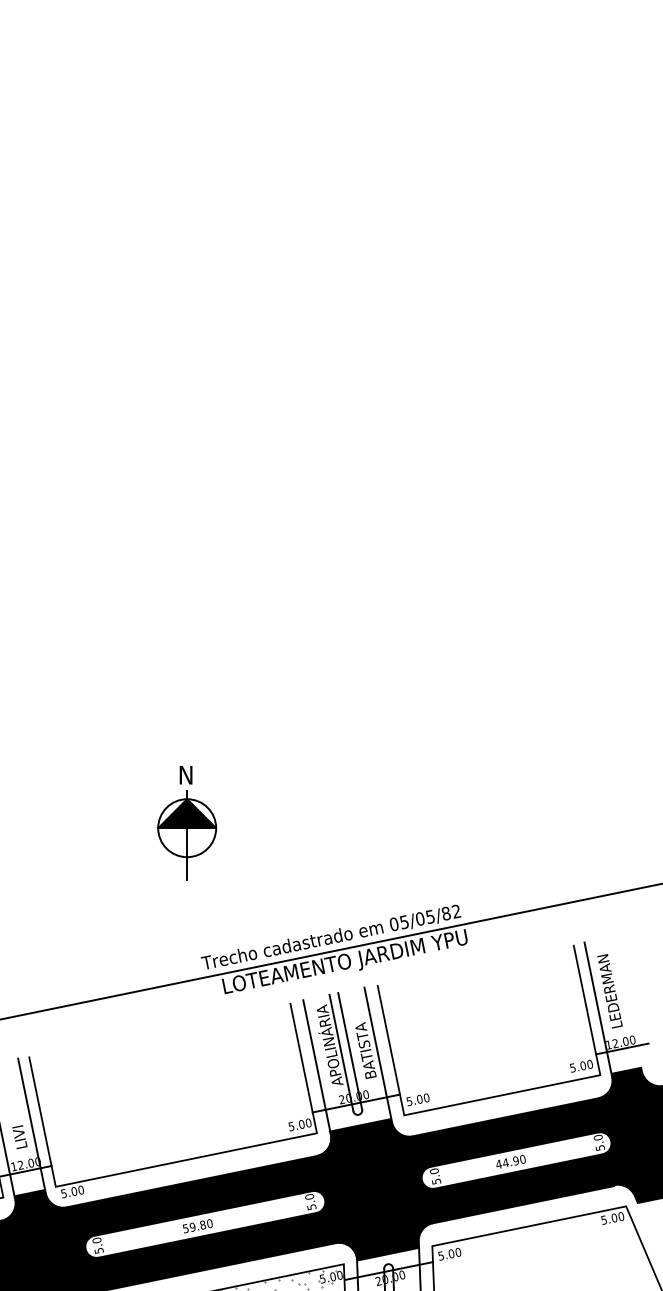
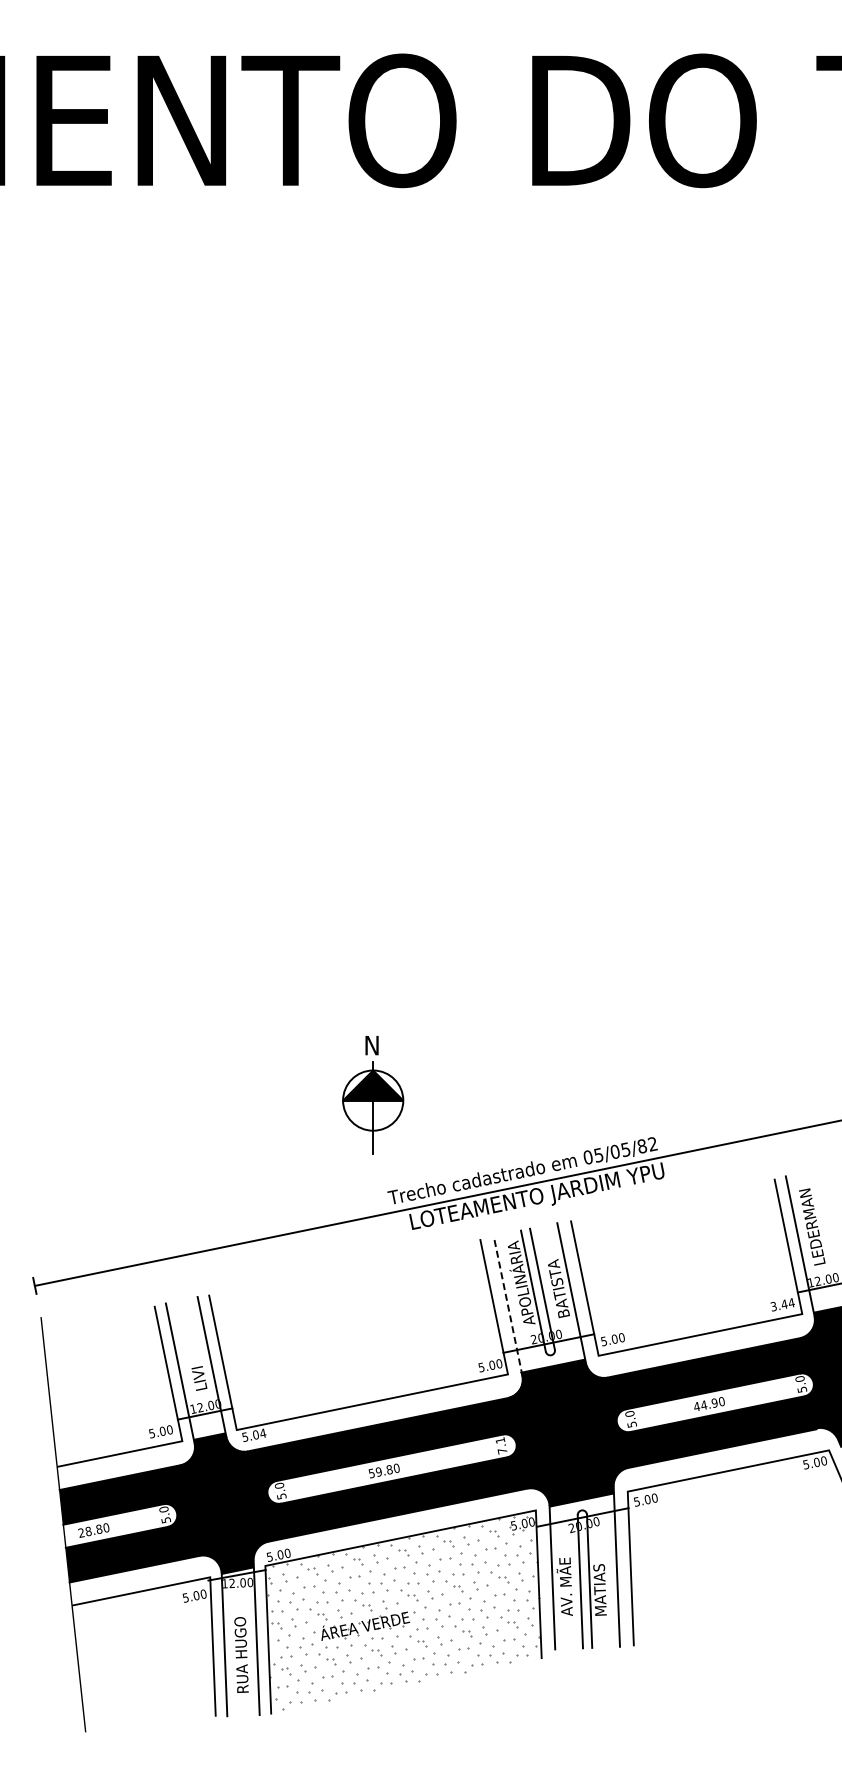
part: (187, 823) -> (373, 1095), moved
text: (581, 1064) -> (782, 1303), 5.00 -> 3.44
line: (317, 1066) -> (508, 1305), solid -> dashed
text: (81, 1190) -> (263, 1433), 5.00 -> 5.04
text: (310, 1201) -> (501, 1445), 5.0 -> 7.1

